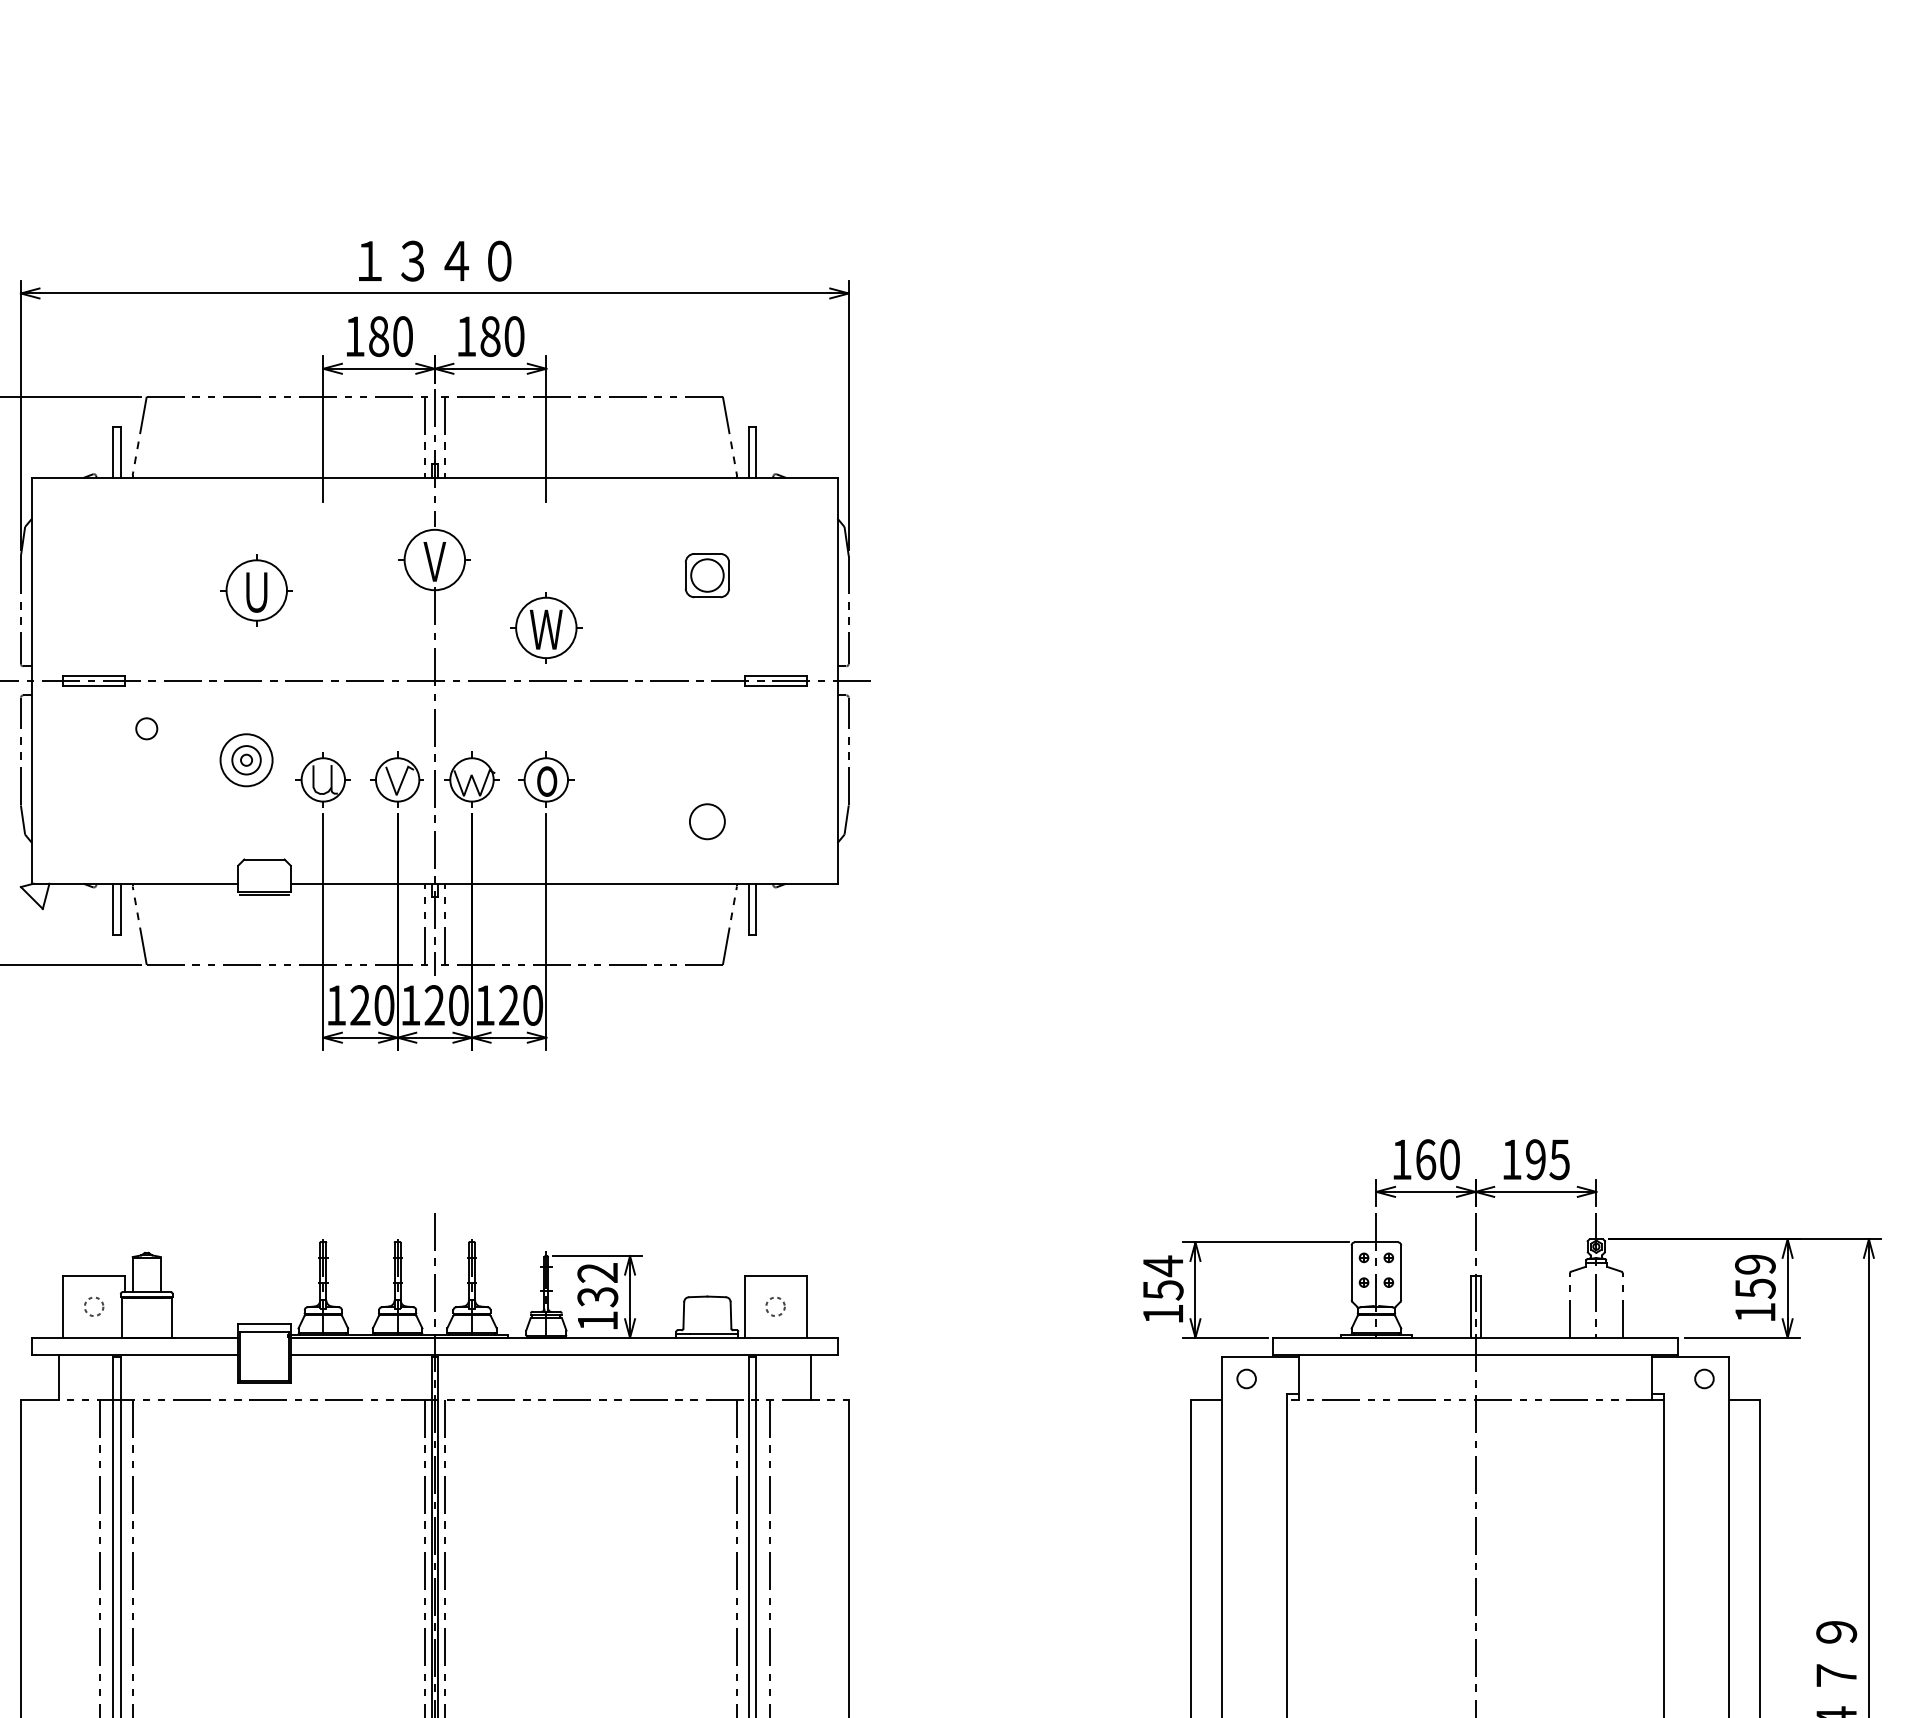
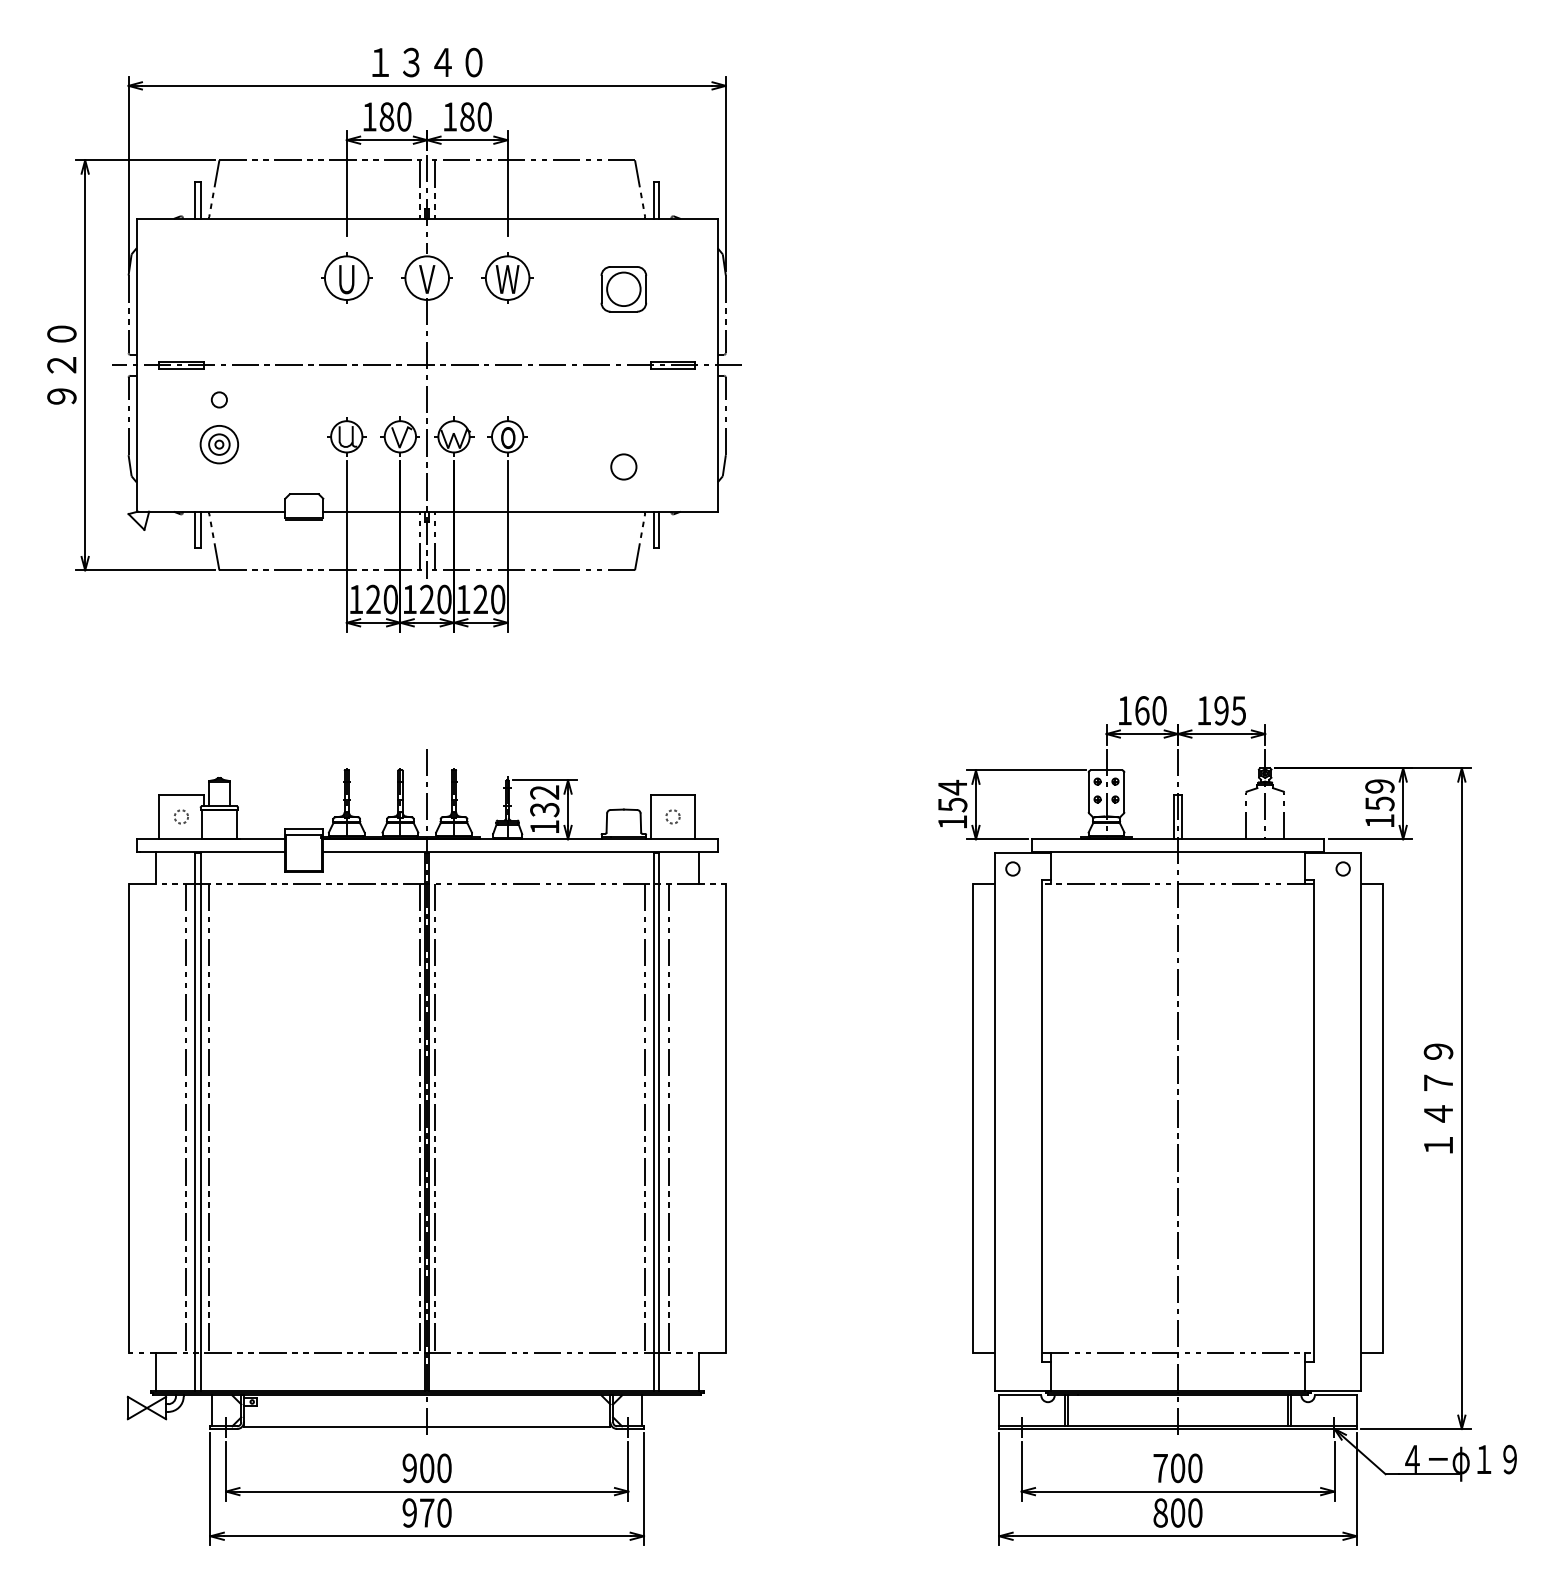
part: (706, 575) -> (623, 289), size x1.43
part: (256, 589) -> (346, 277), moved
part: (546, 627) -> (507, 277), moved
part: (245, 760) -> (218, 444), moved

